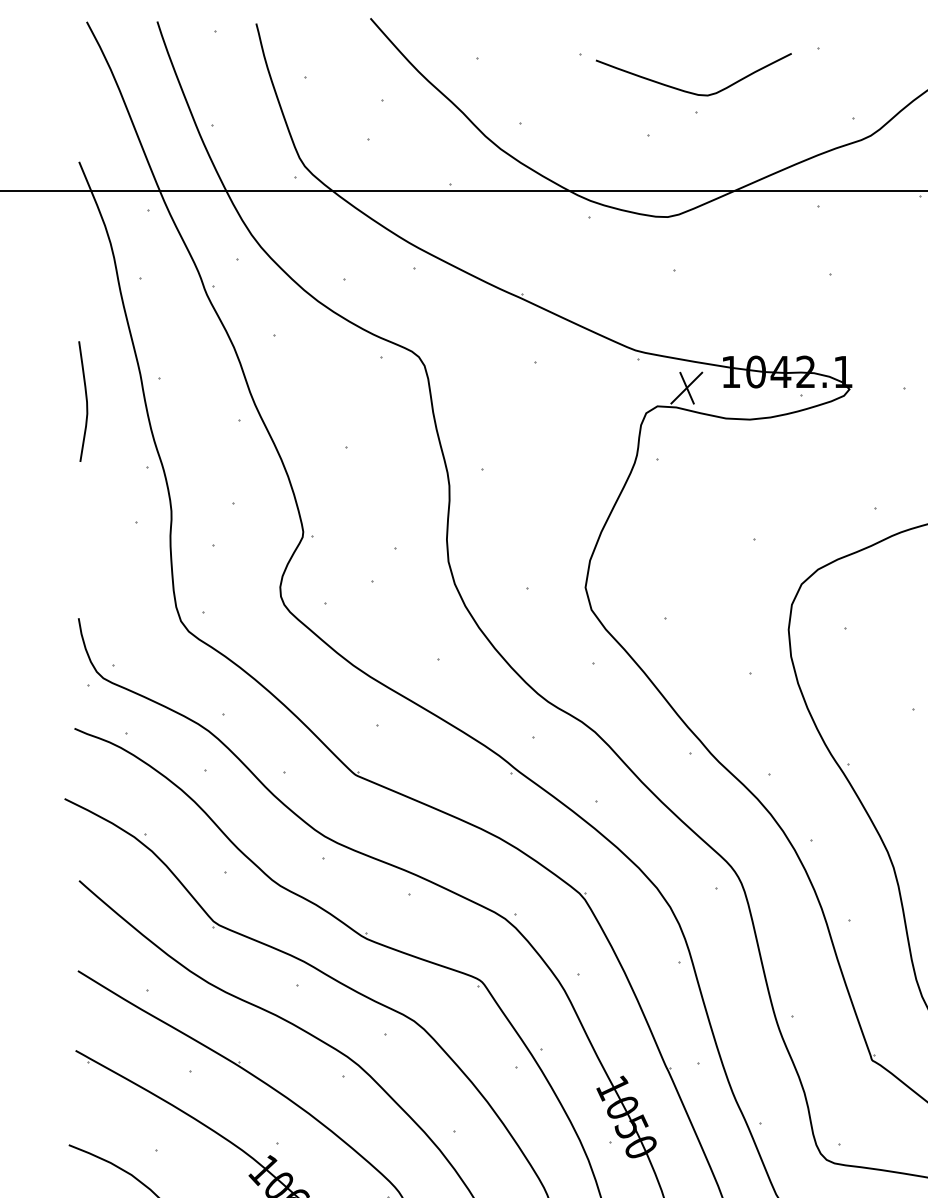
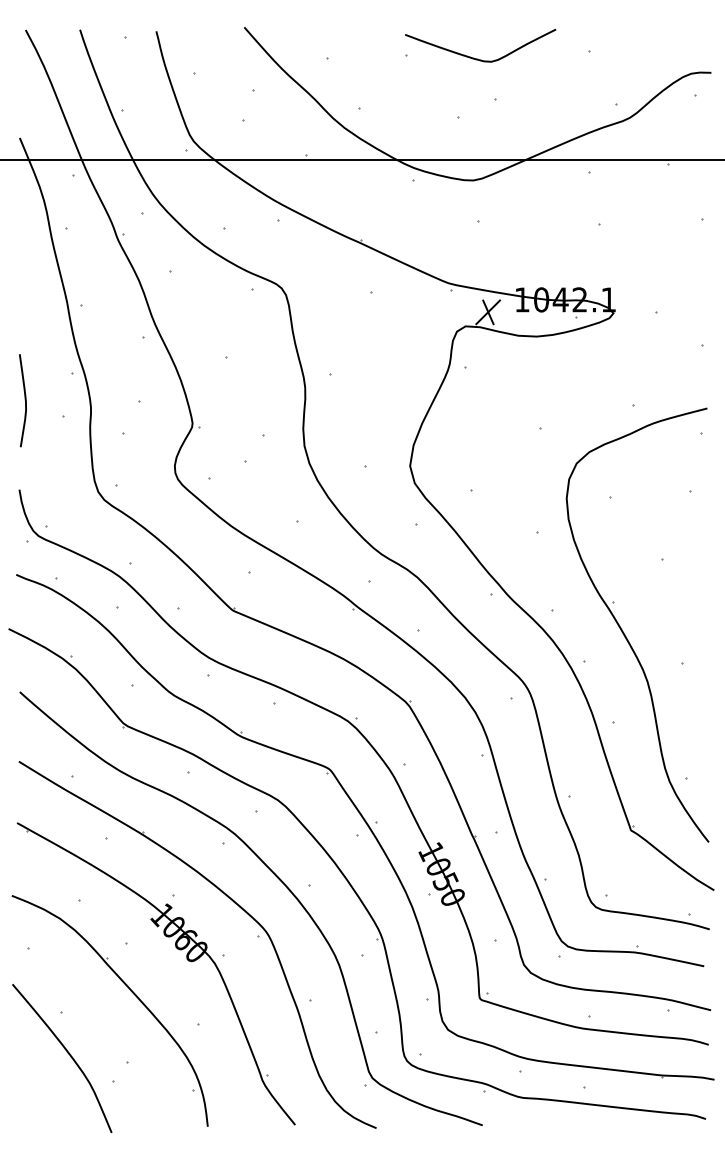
curve: (689, 91) -> (477, 58), moved
curve: (85, 400) -> (24, 399), moved

